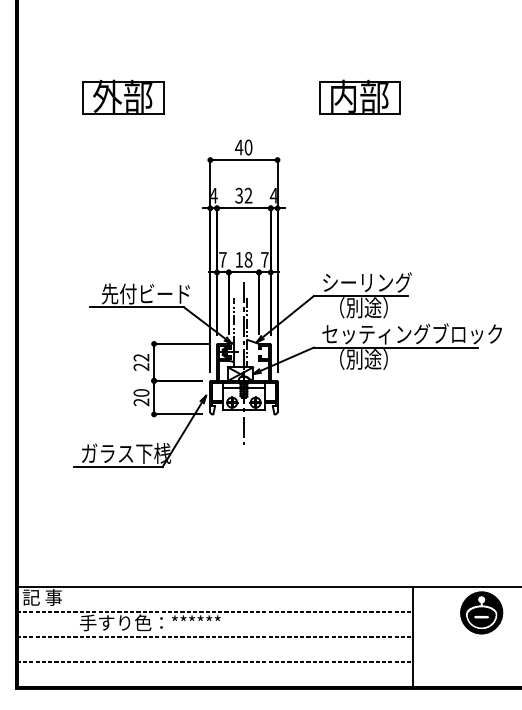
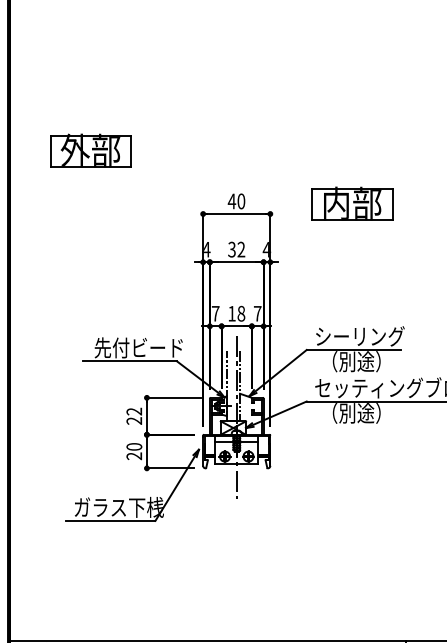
part: (123, 96) -> (91, 150), moved
part: (359, 96) -> (352, 203), moved

